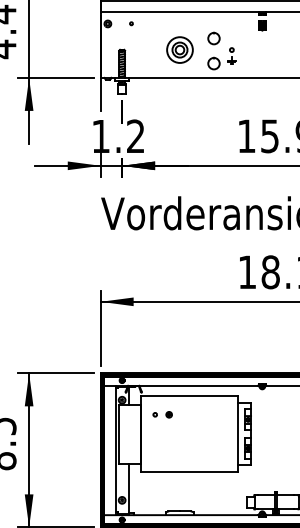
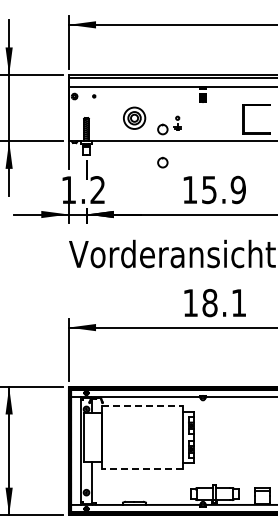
part: (213, 38) -> (162, 162), moved
line: (189, 396) -> (142, 406), solid -> dashed
part: (161, 414) -> (119, 421), removed
line: (188, 472) -> (141, 469), solid -> dashed

